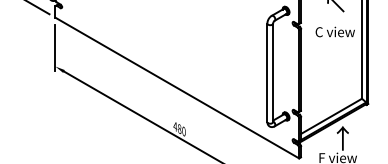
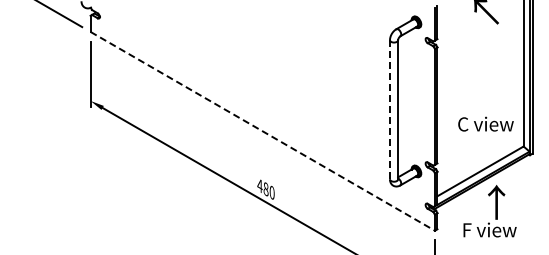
text: (334, 31) -> (485, 123), moved
line: (267, 72) -> (390, 109), solid -> dashed
line: (177, 88) -> (262, 131), solid -> dashed

